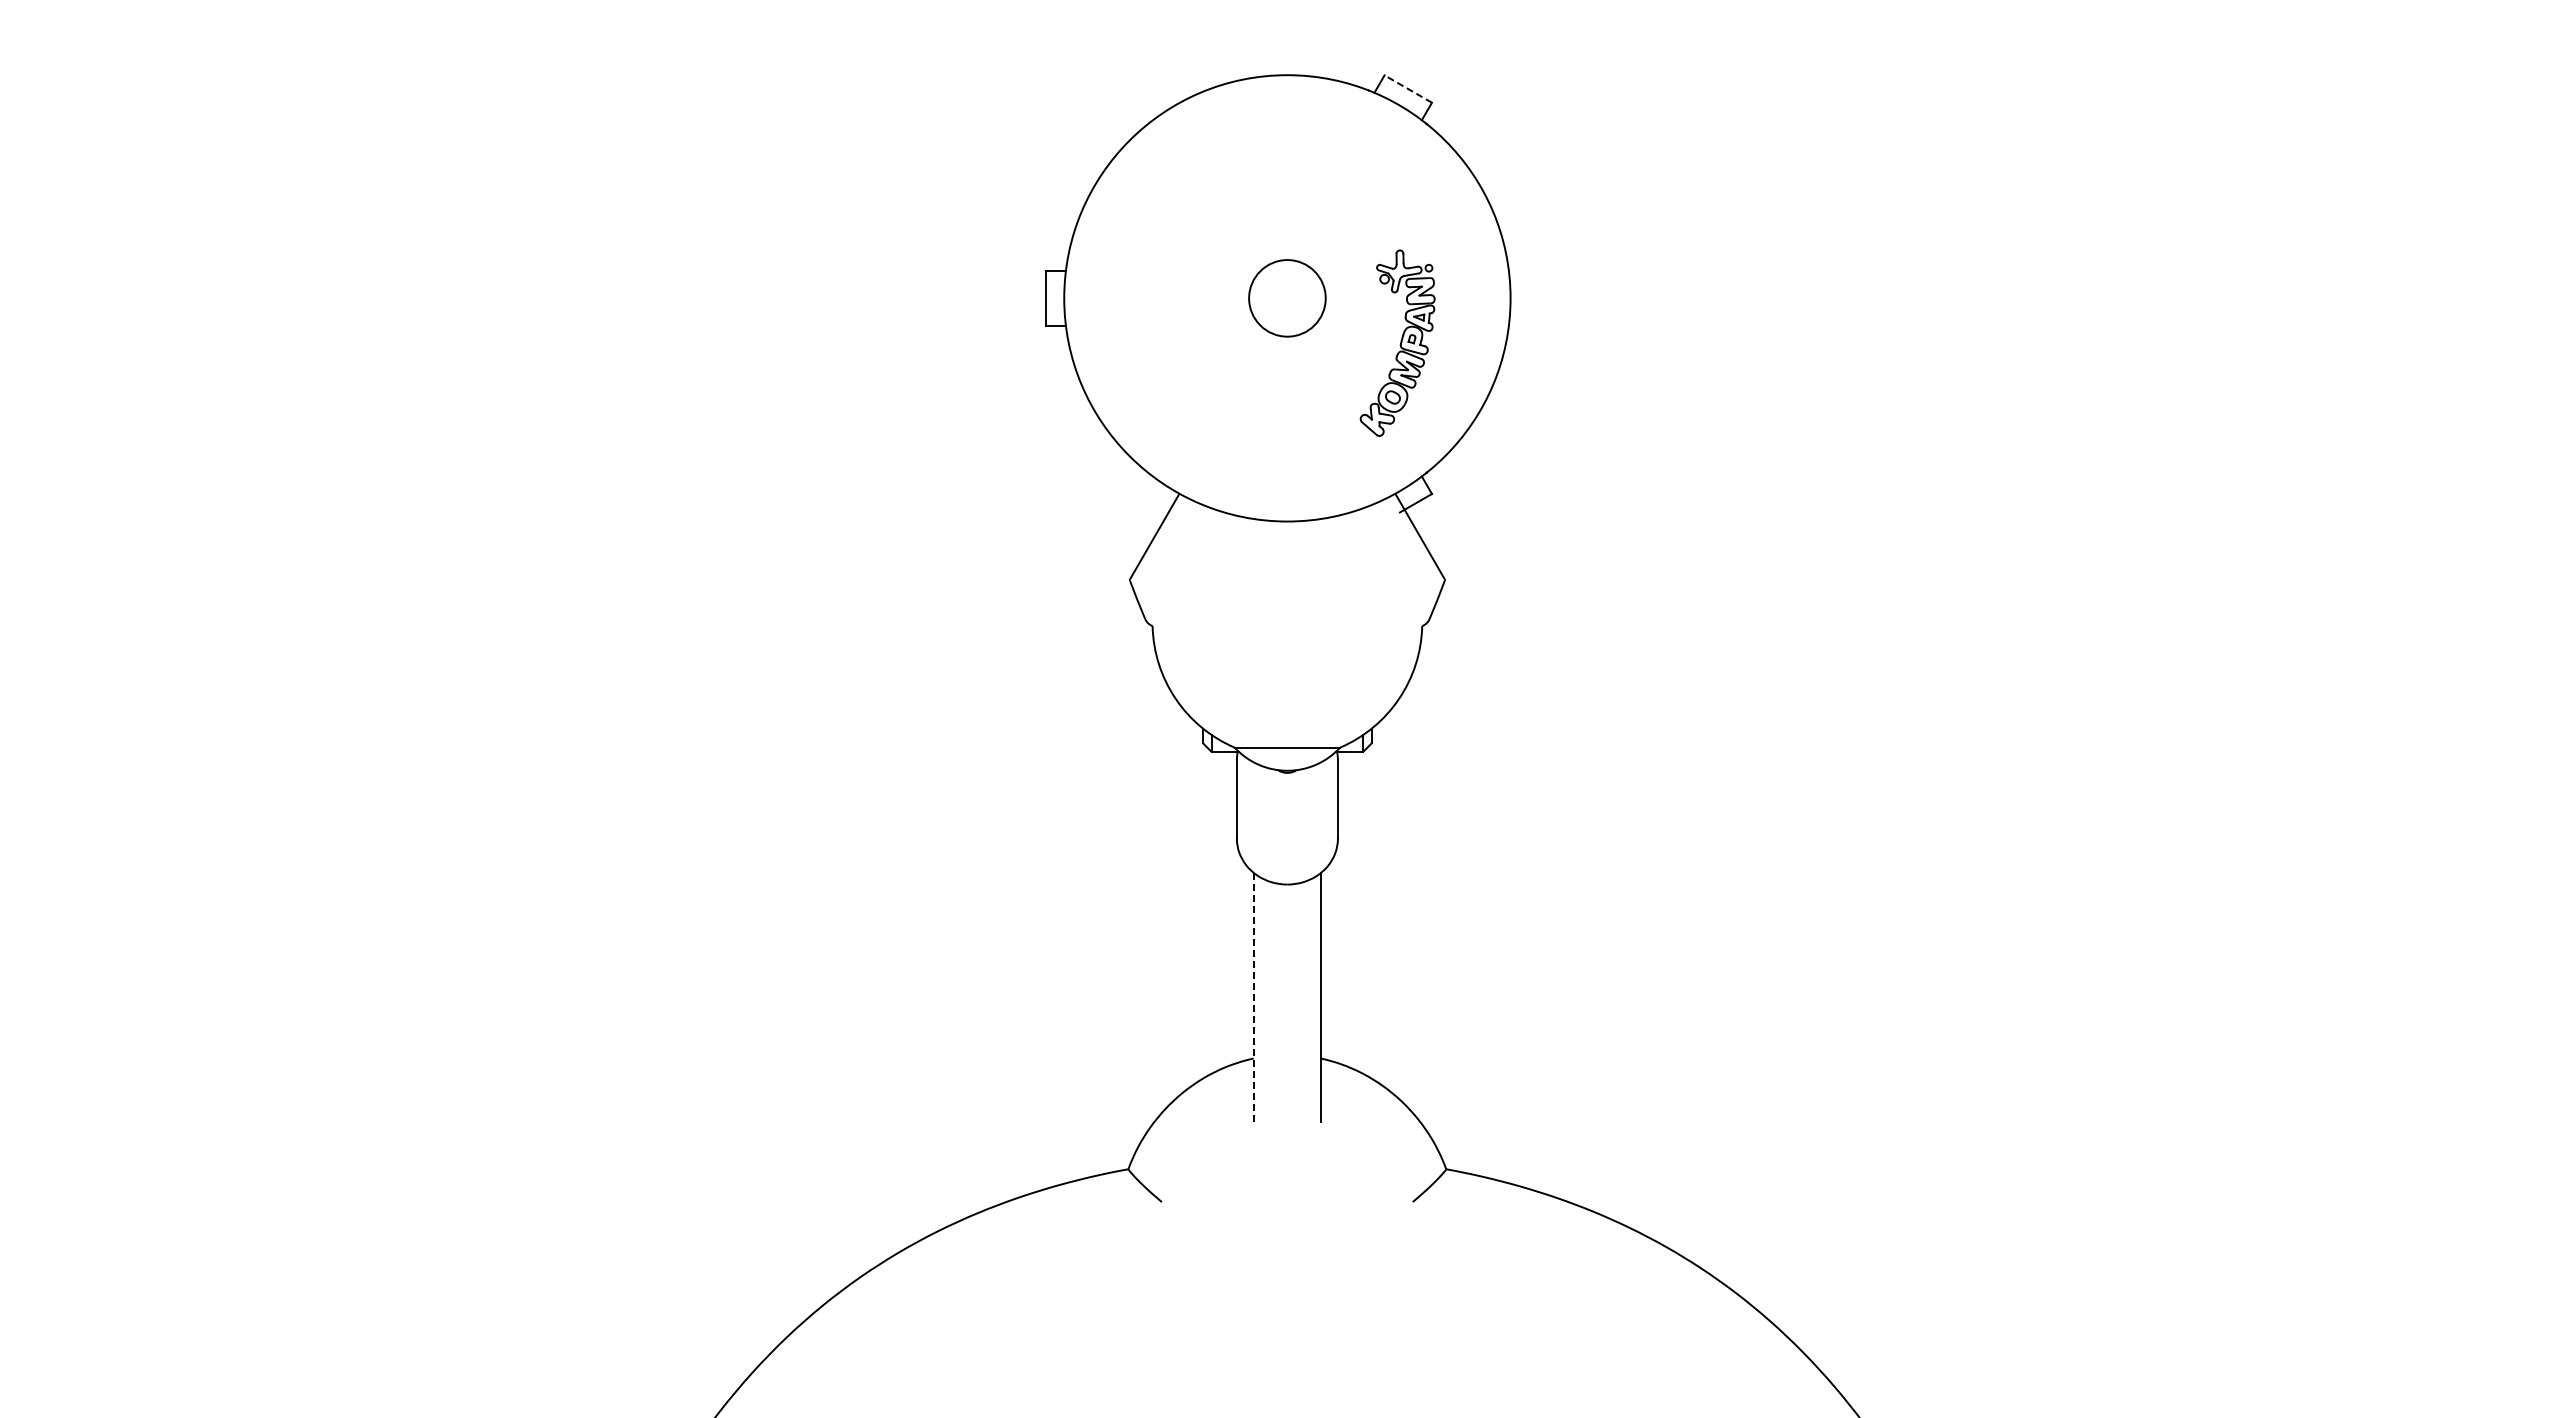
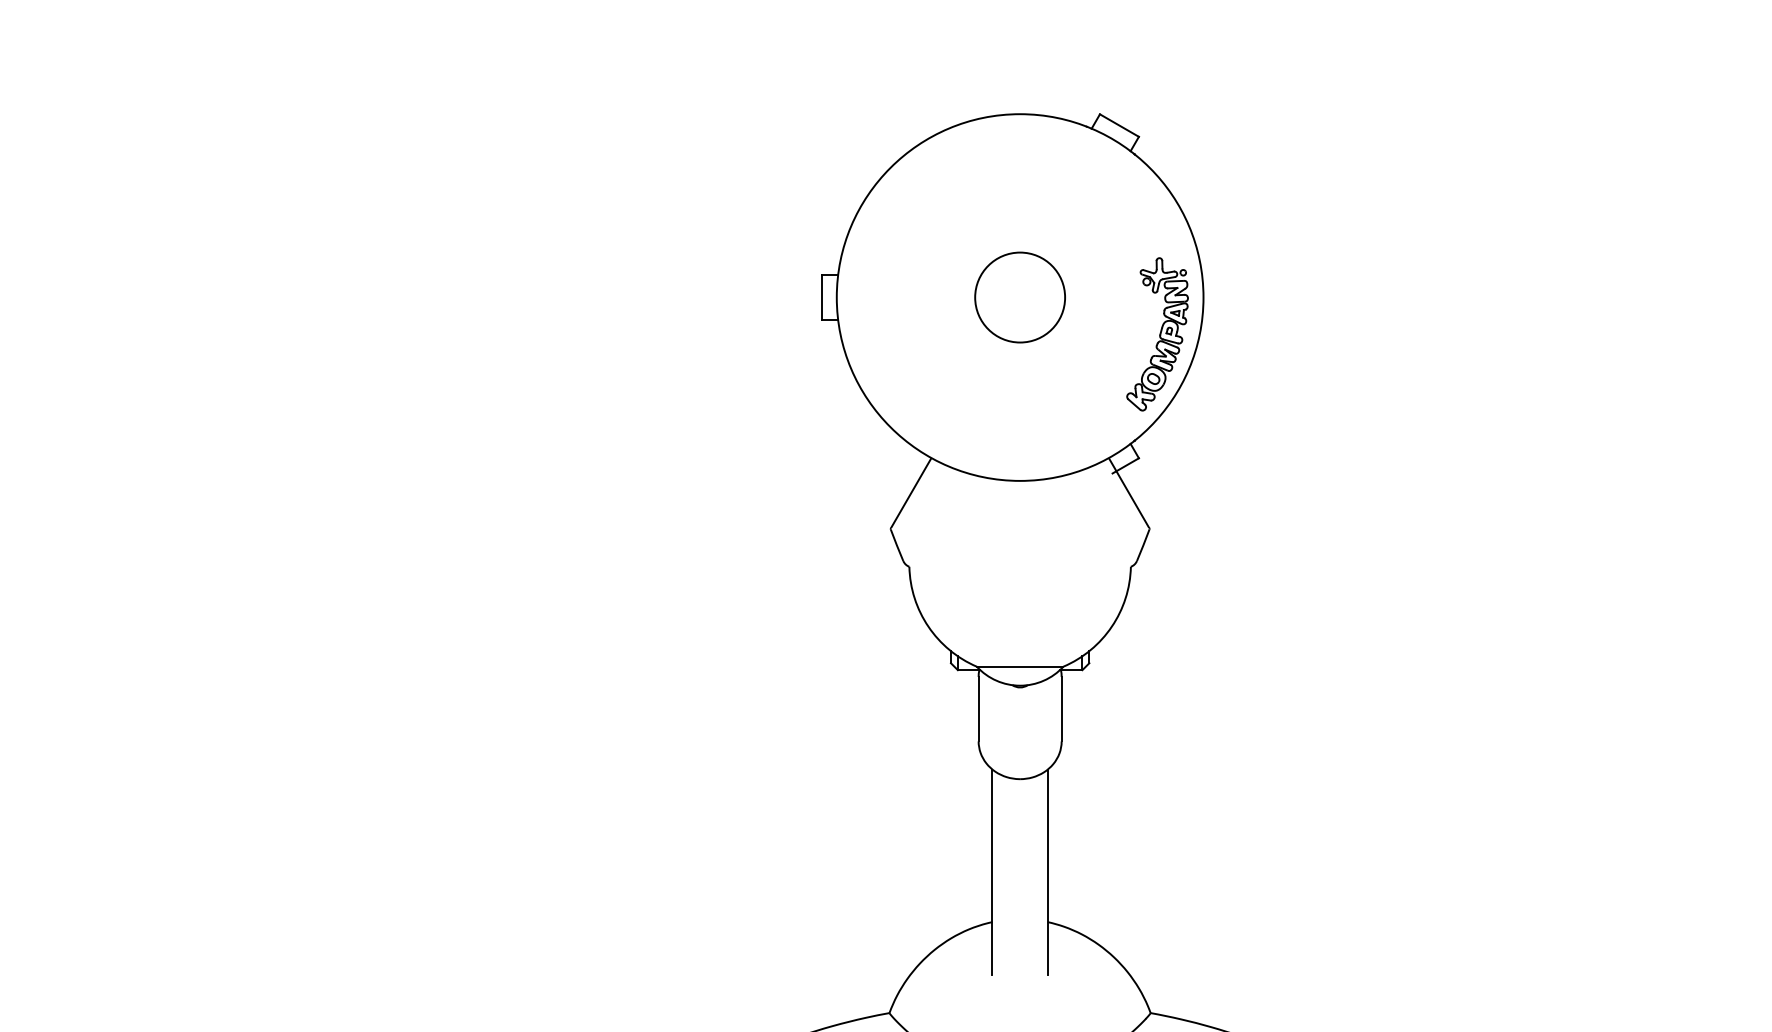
line: (1407, 88) -> (1118, 125), dashed -> solid
circle: (1287, 298) -> (1020, 297), size x1.43
part: (1397, 342) -> (1157, 333), moved
line: (1253, 997) -> (992, 871), dashed -> solid

